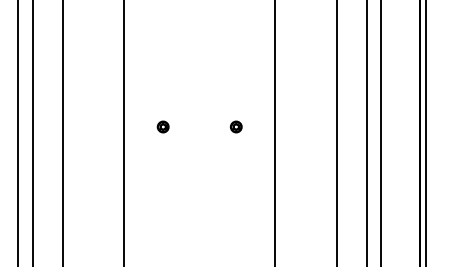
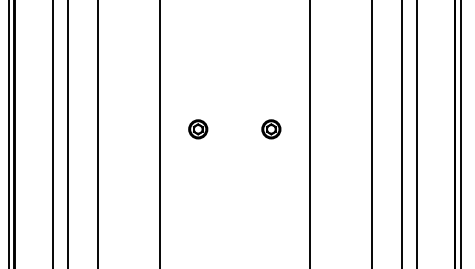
part: (163, 127) -> (198, 129), size x1.67
part: (236, 127) -> (271, 129), size x1.67

